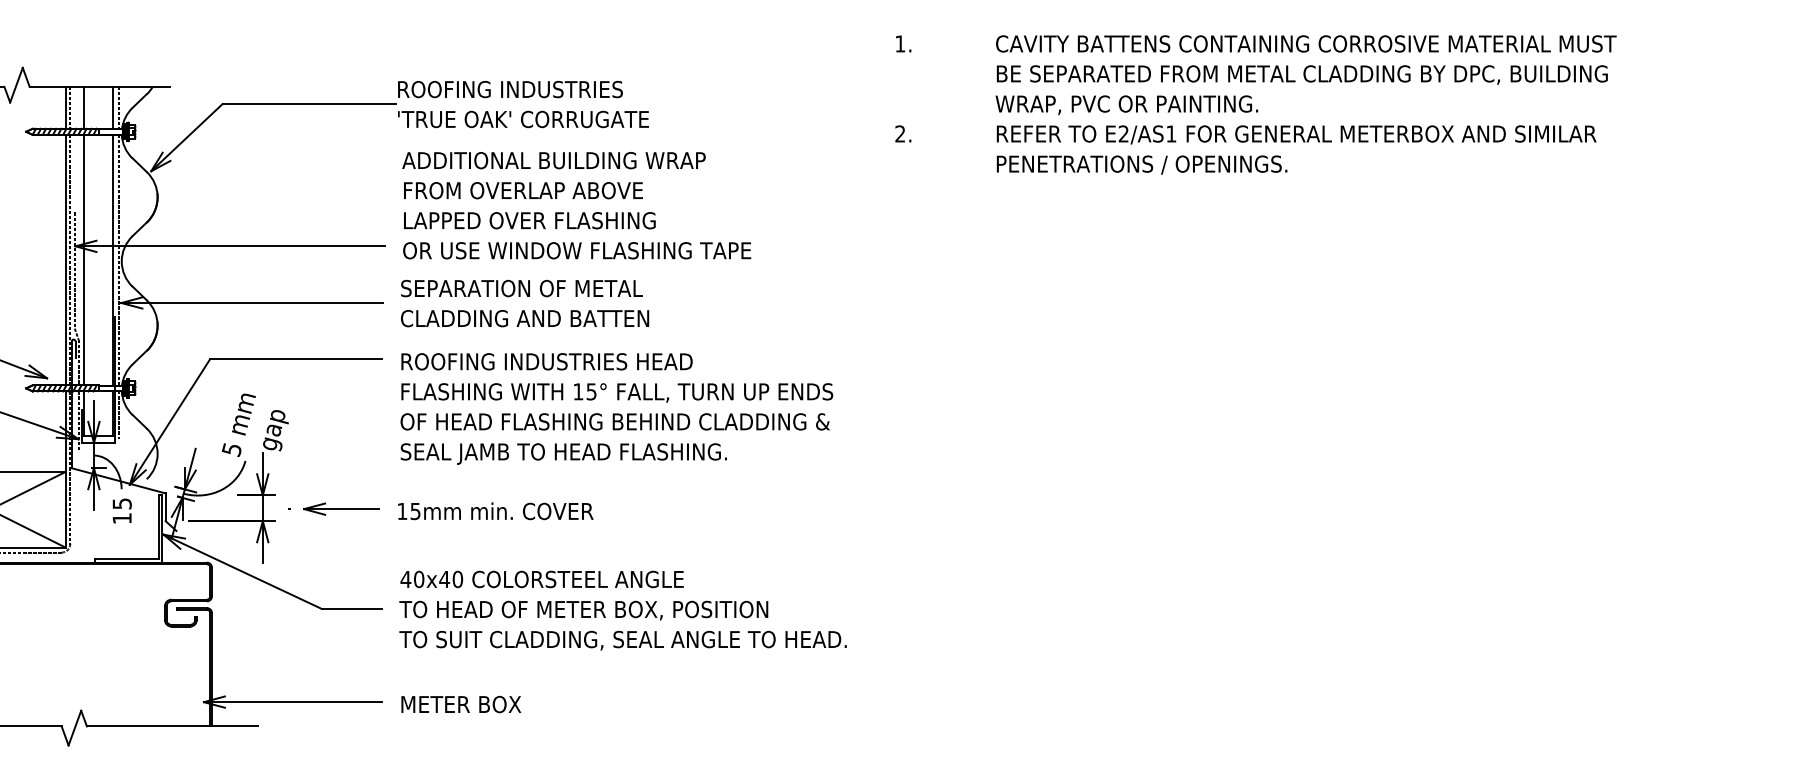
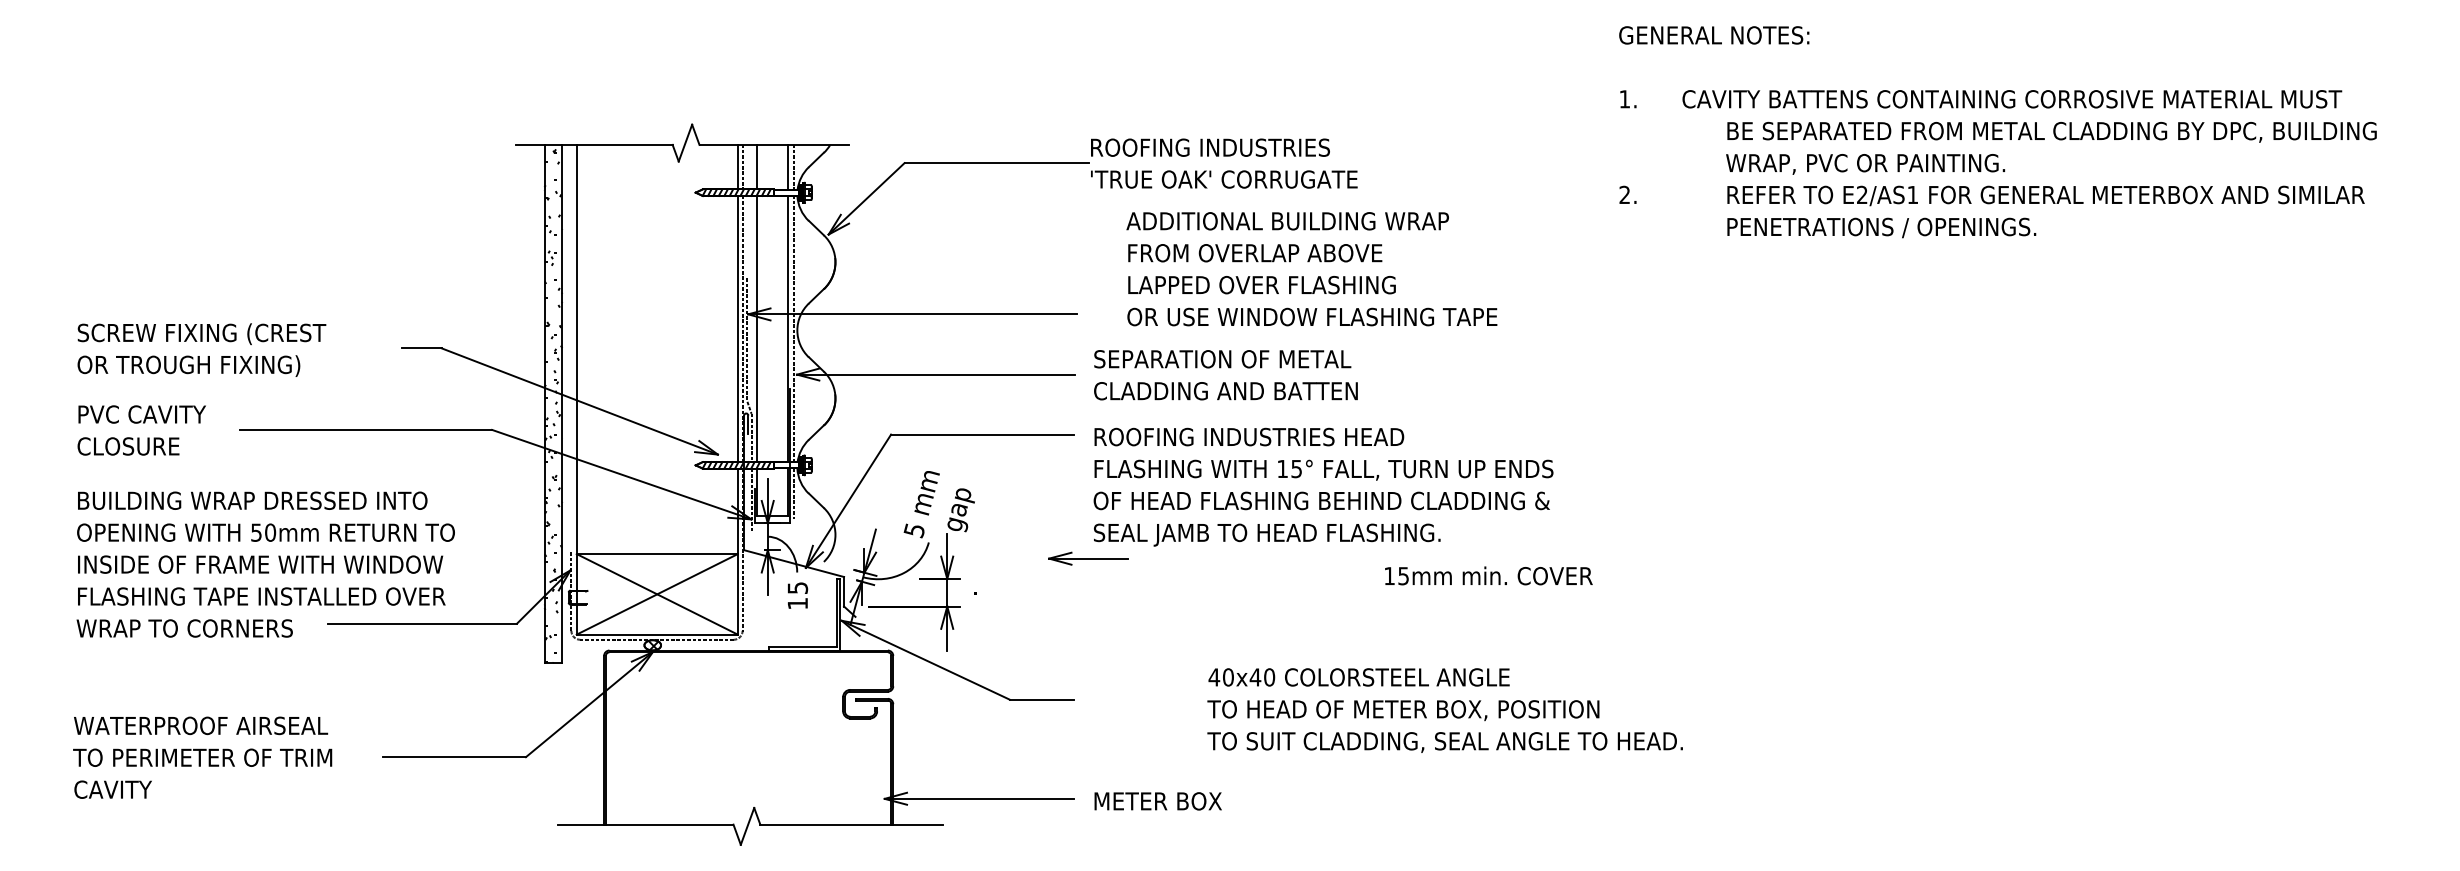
text: (1306, 44) -> (2012, 99), moved
text: (576, 205) -> (1311, 269), moved
part: (341, 508) -> (1088, 558), moved
text: (495, 510) -> (1488, 575), moved
text: (622, 610) -> (1444, 710), moved

